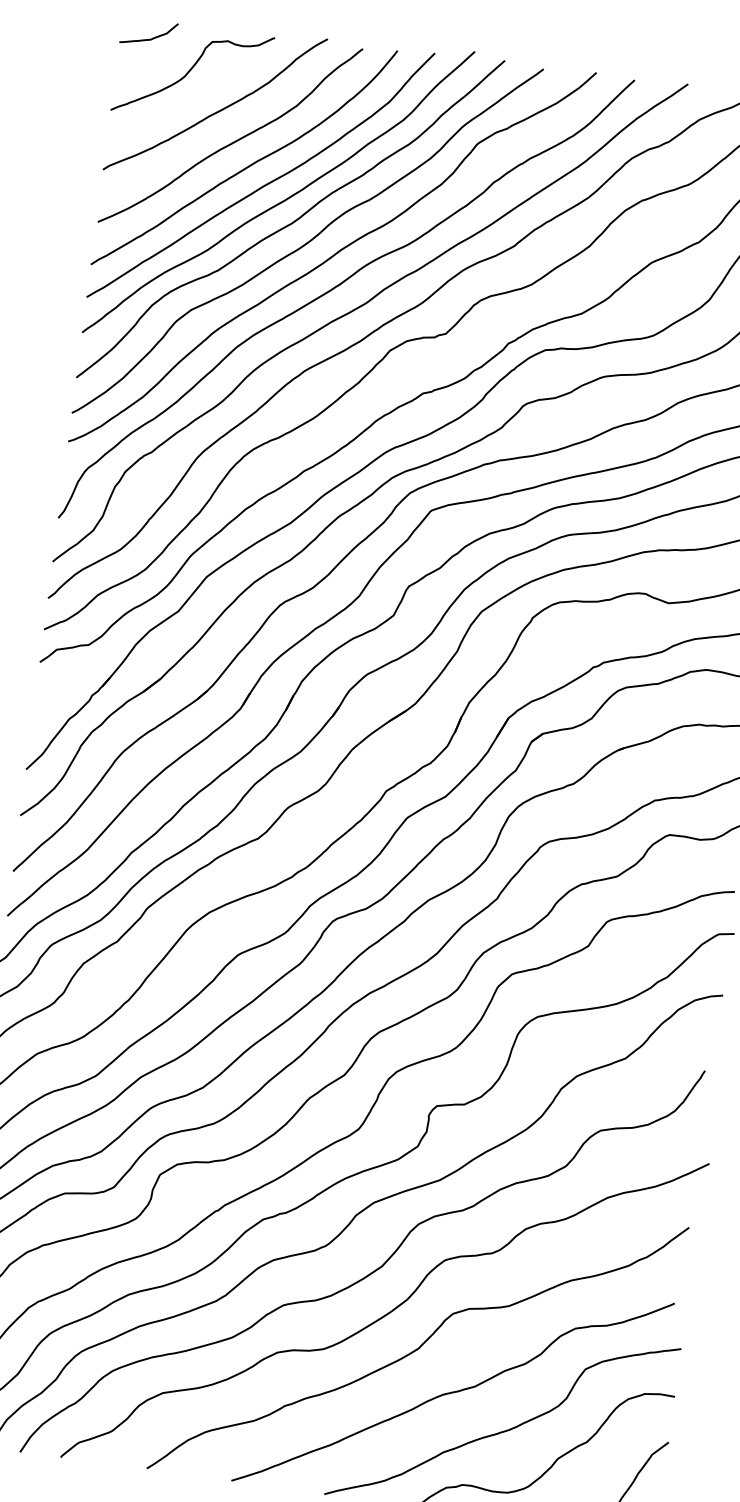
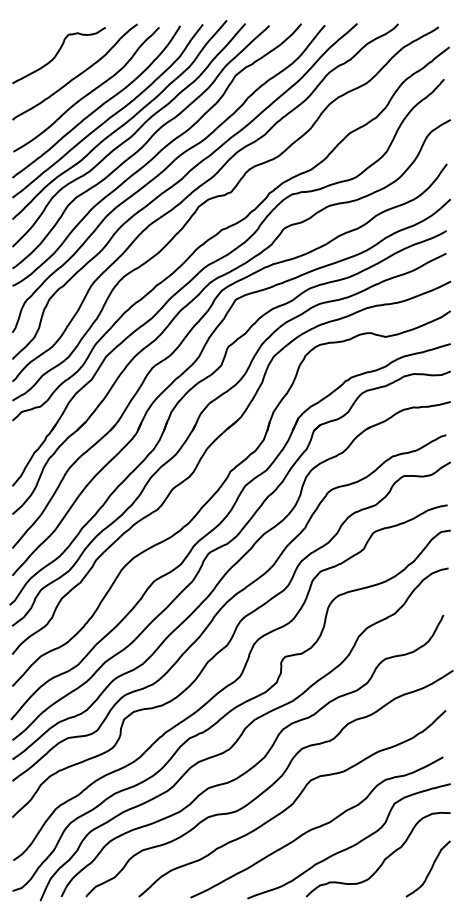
curve: (151, 36) -> (31, 36), removed

